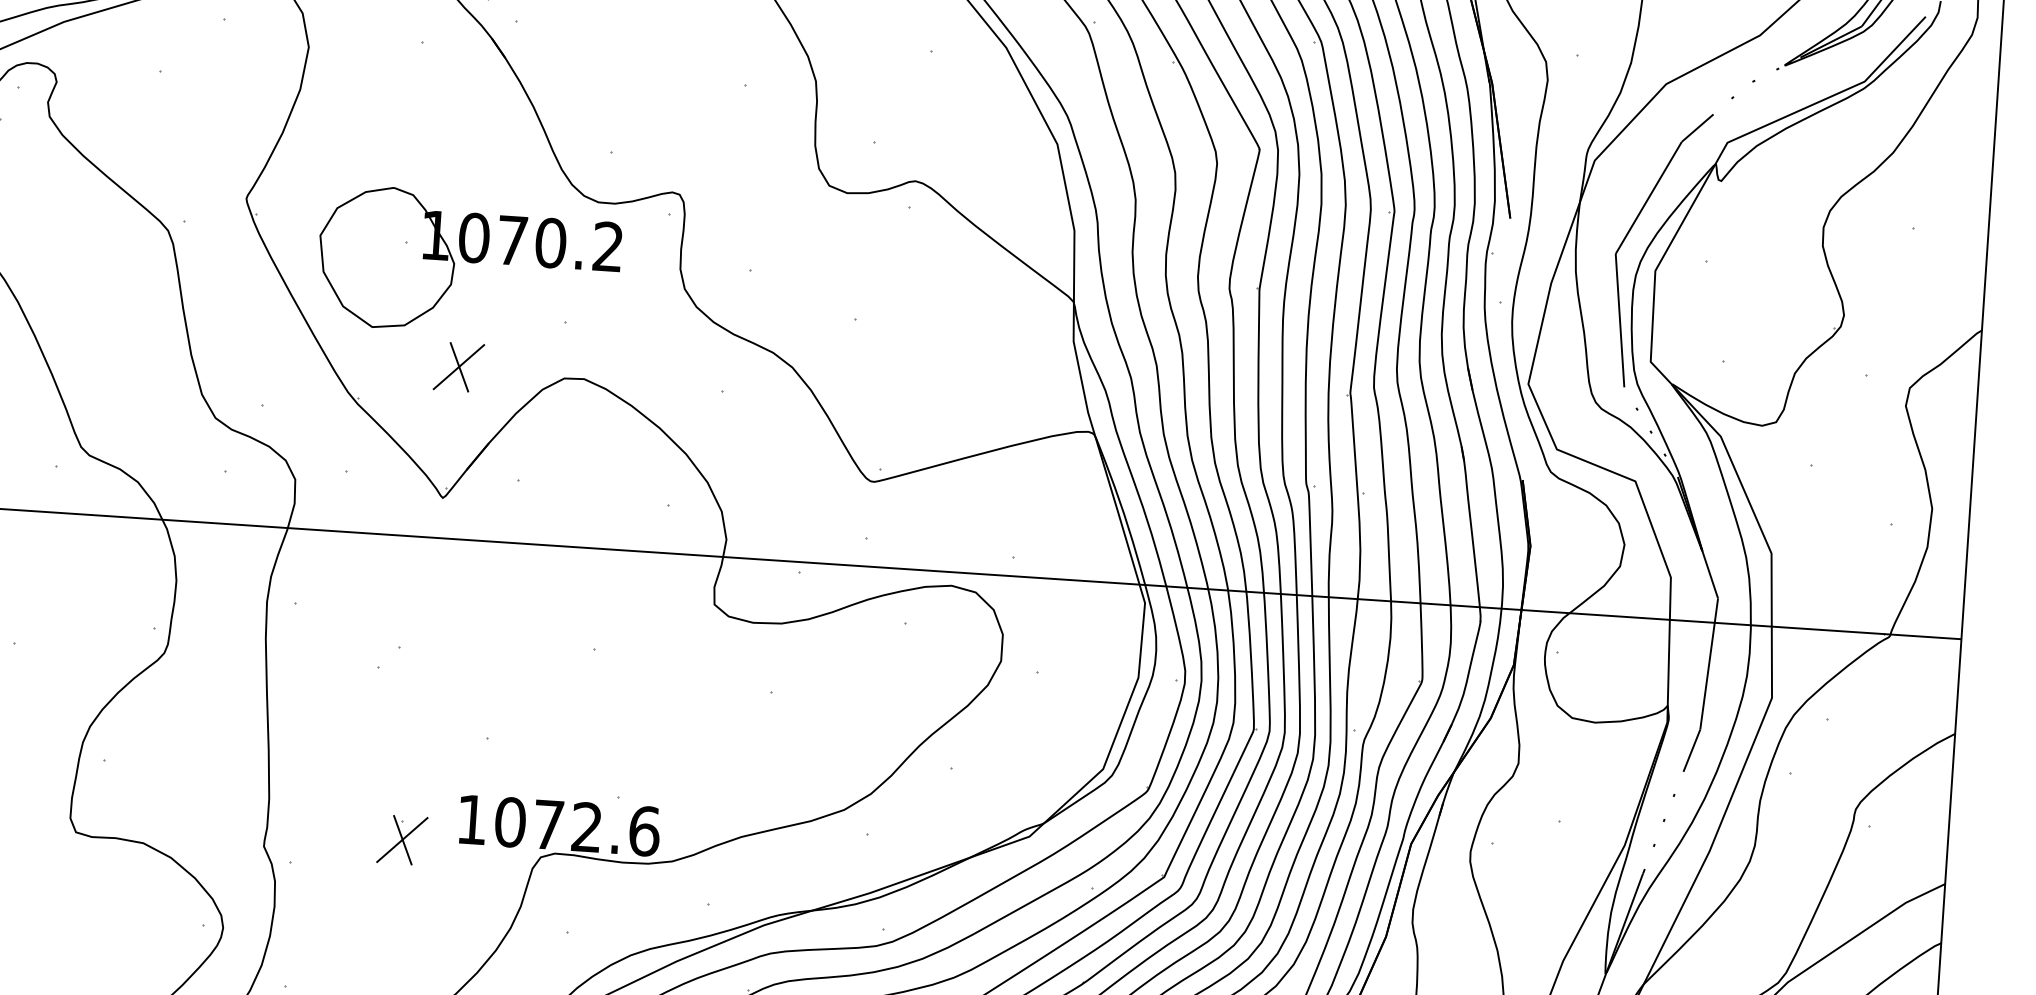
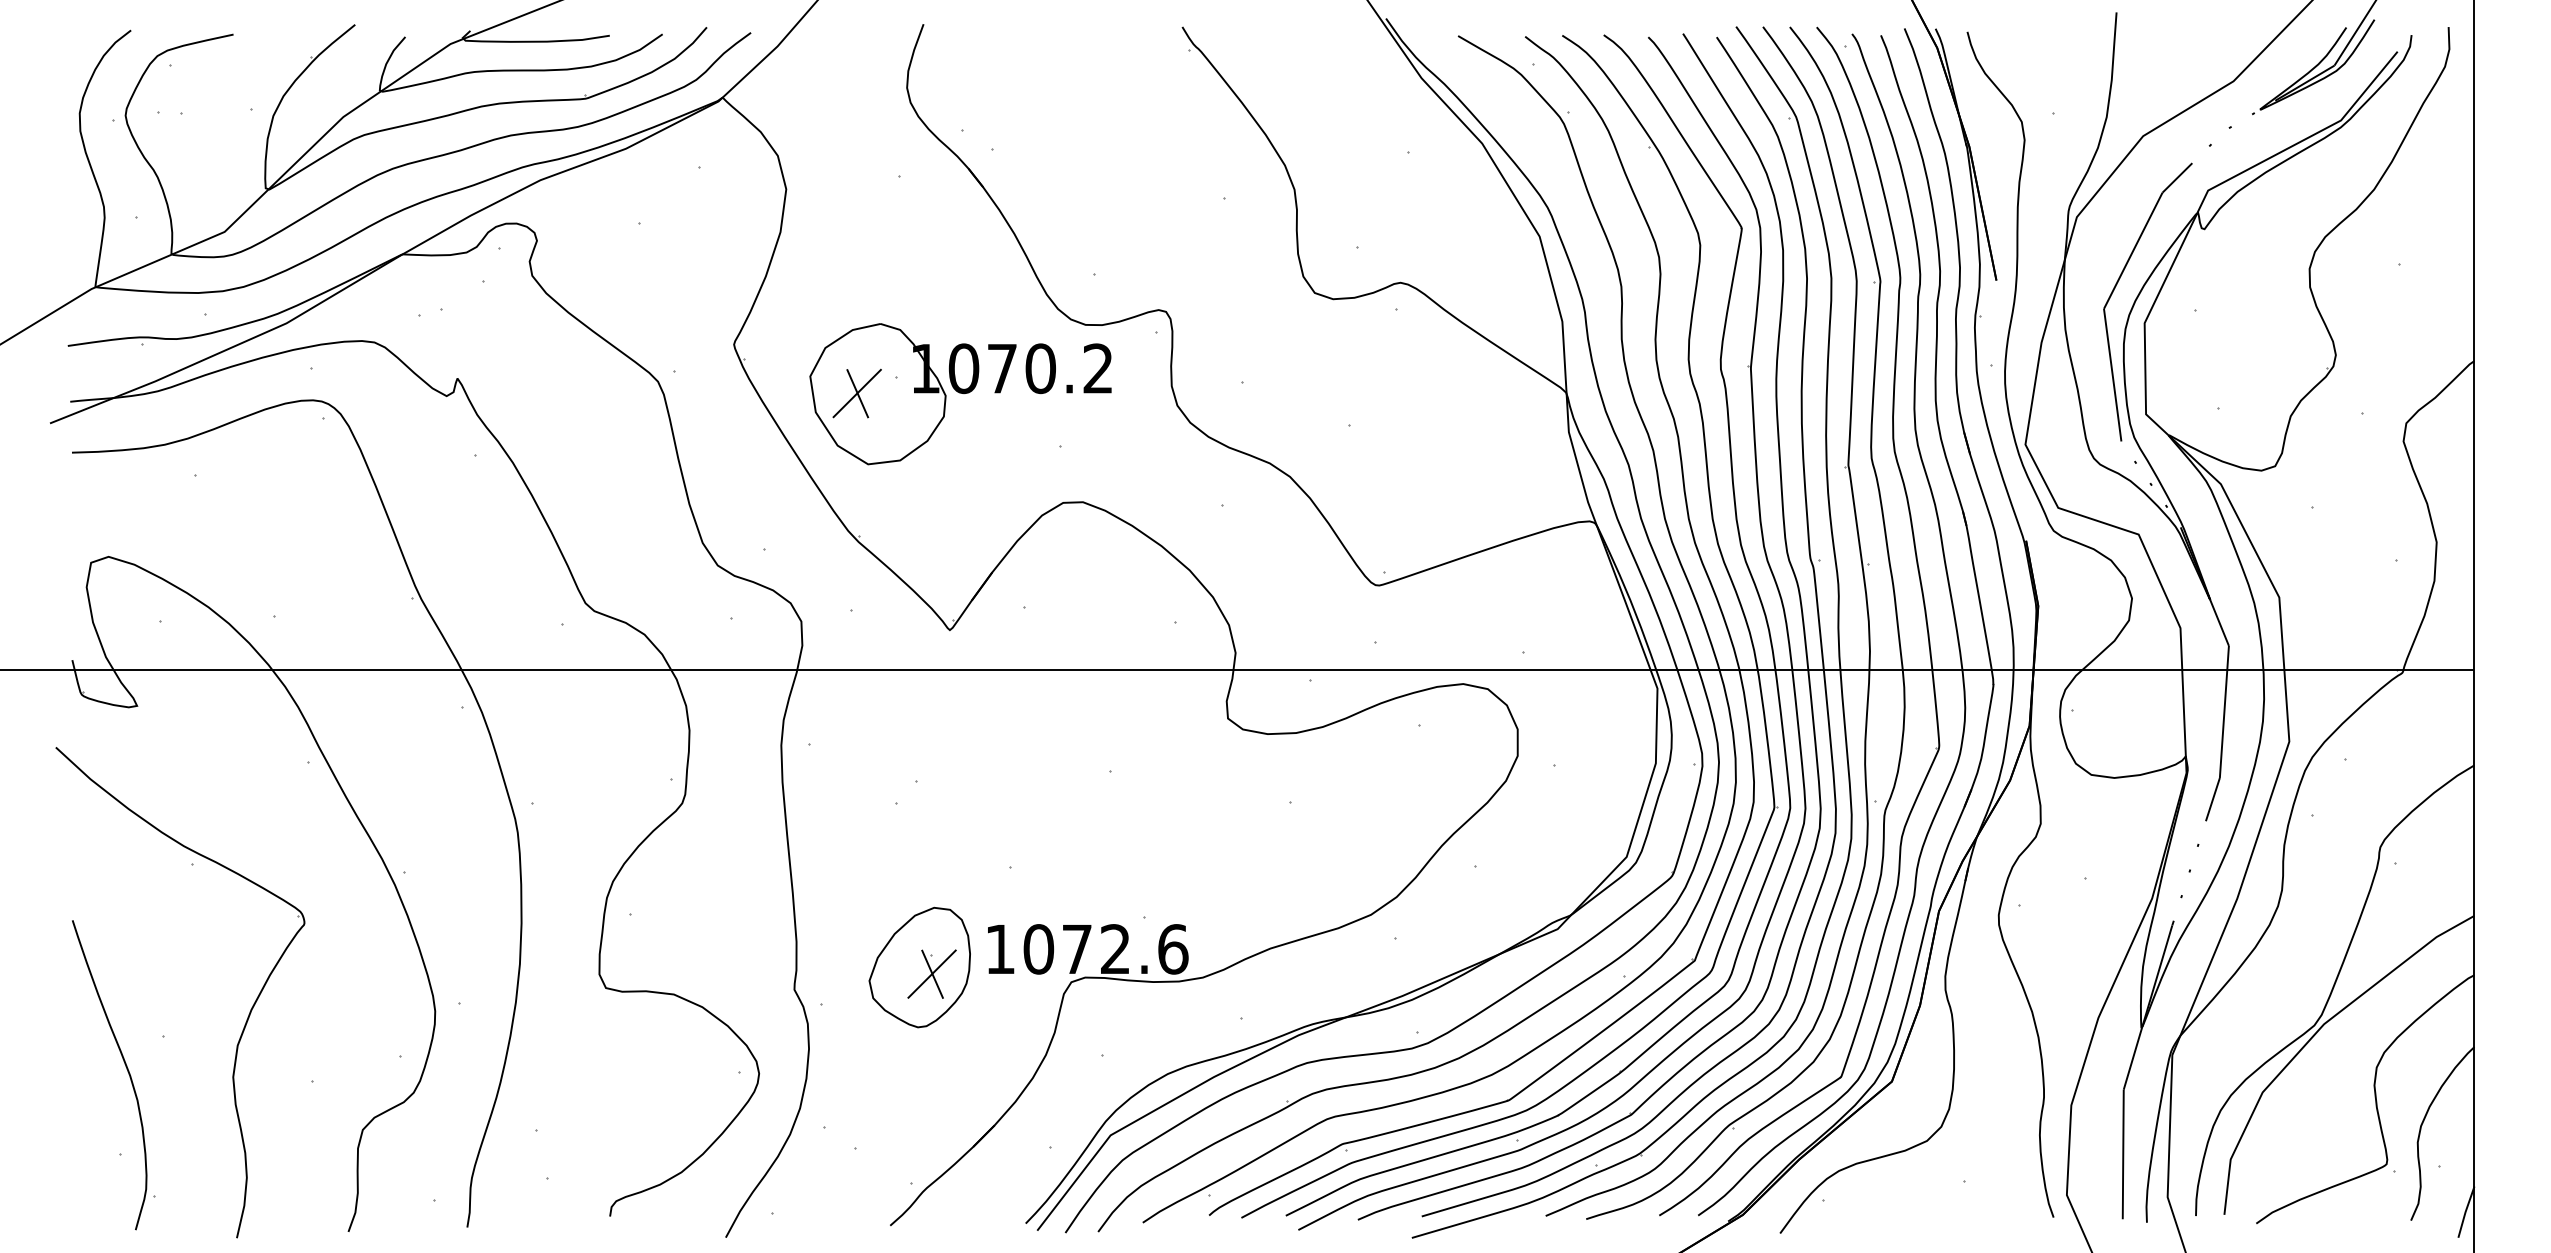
part: (458, 367) -> (856, 393), moved
part: (390, 832) -> (919, 967), added

